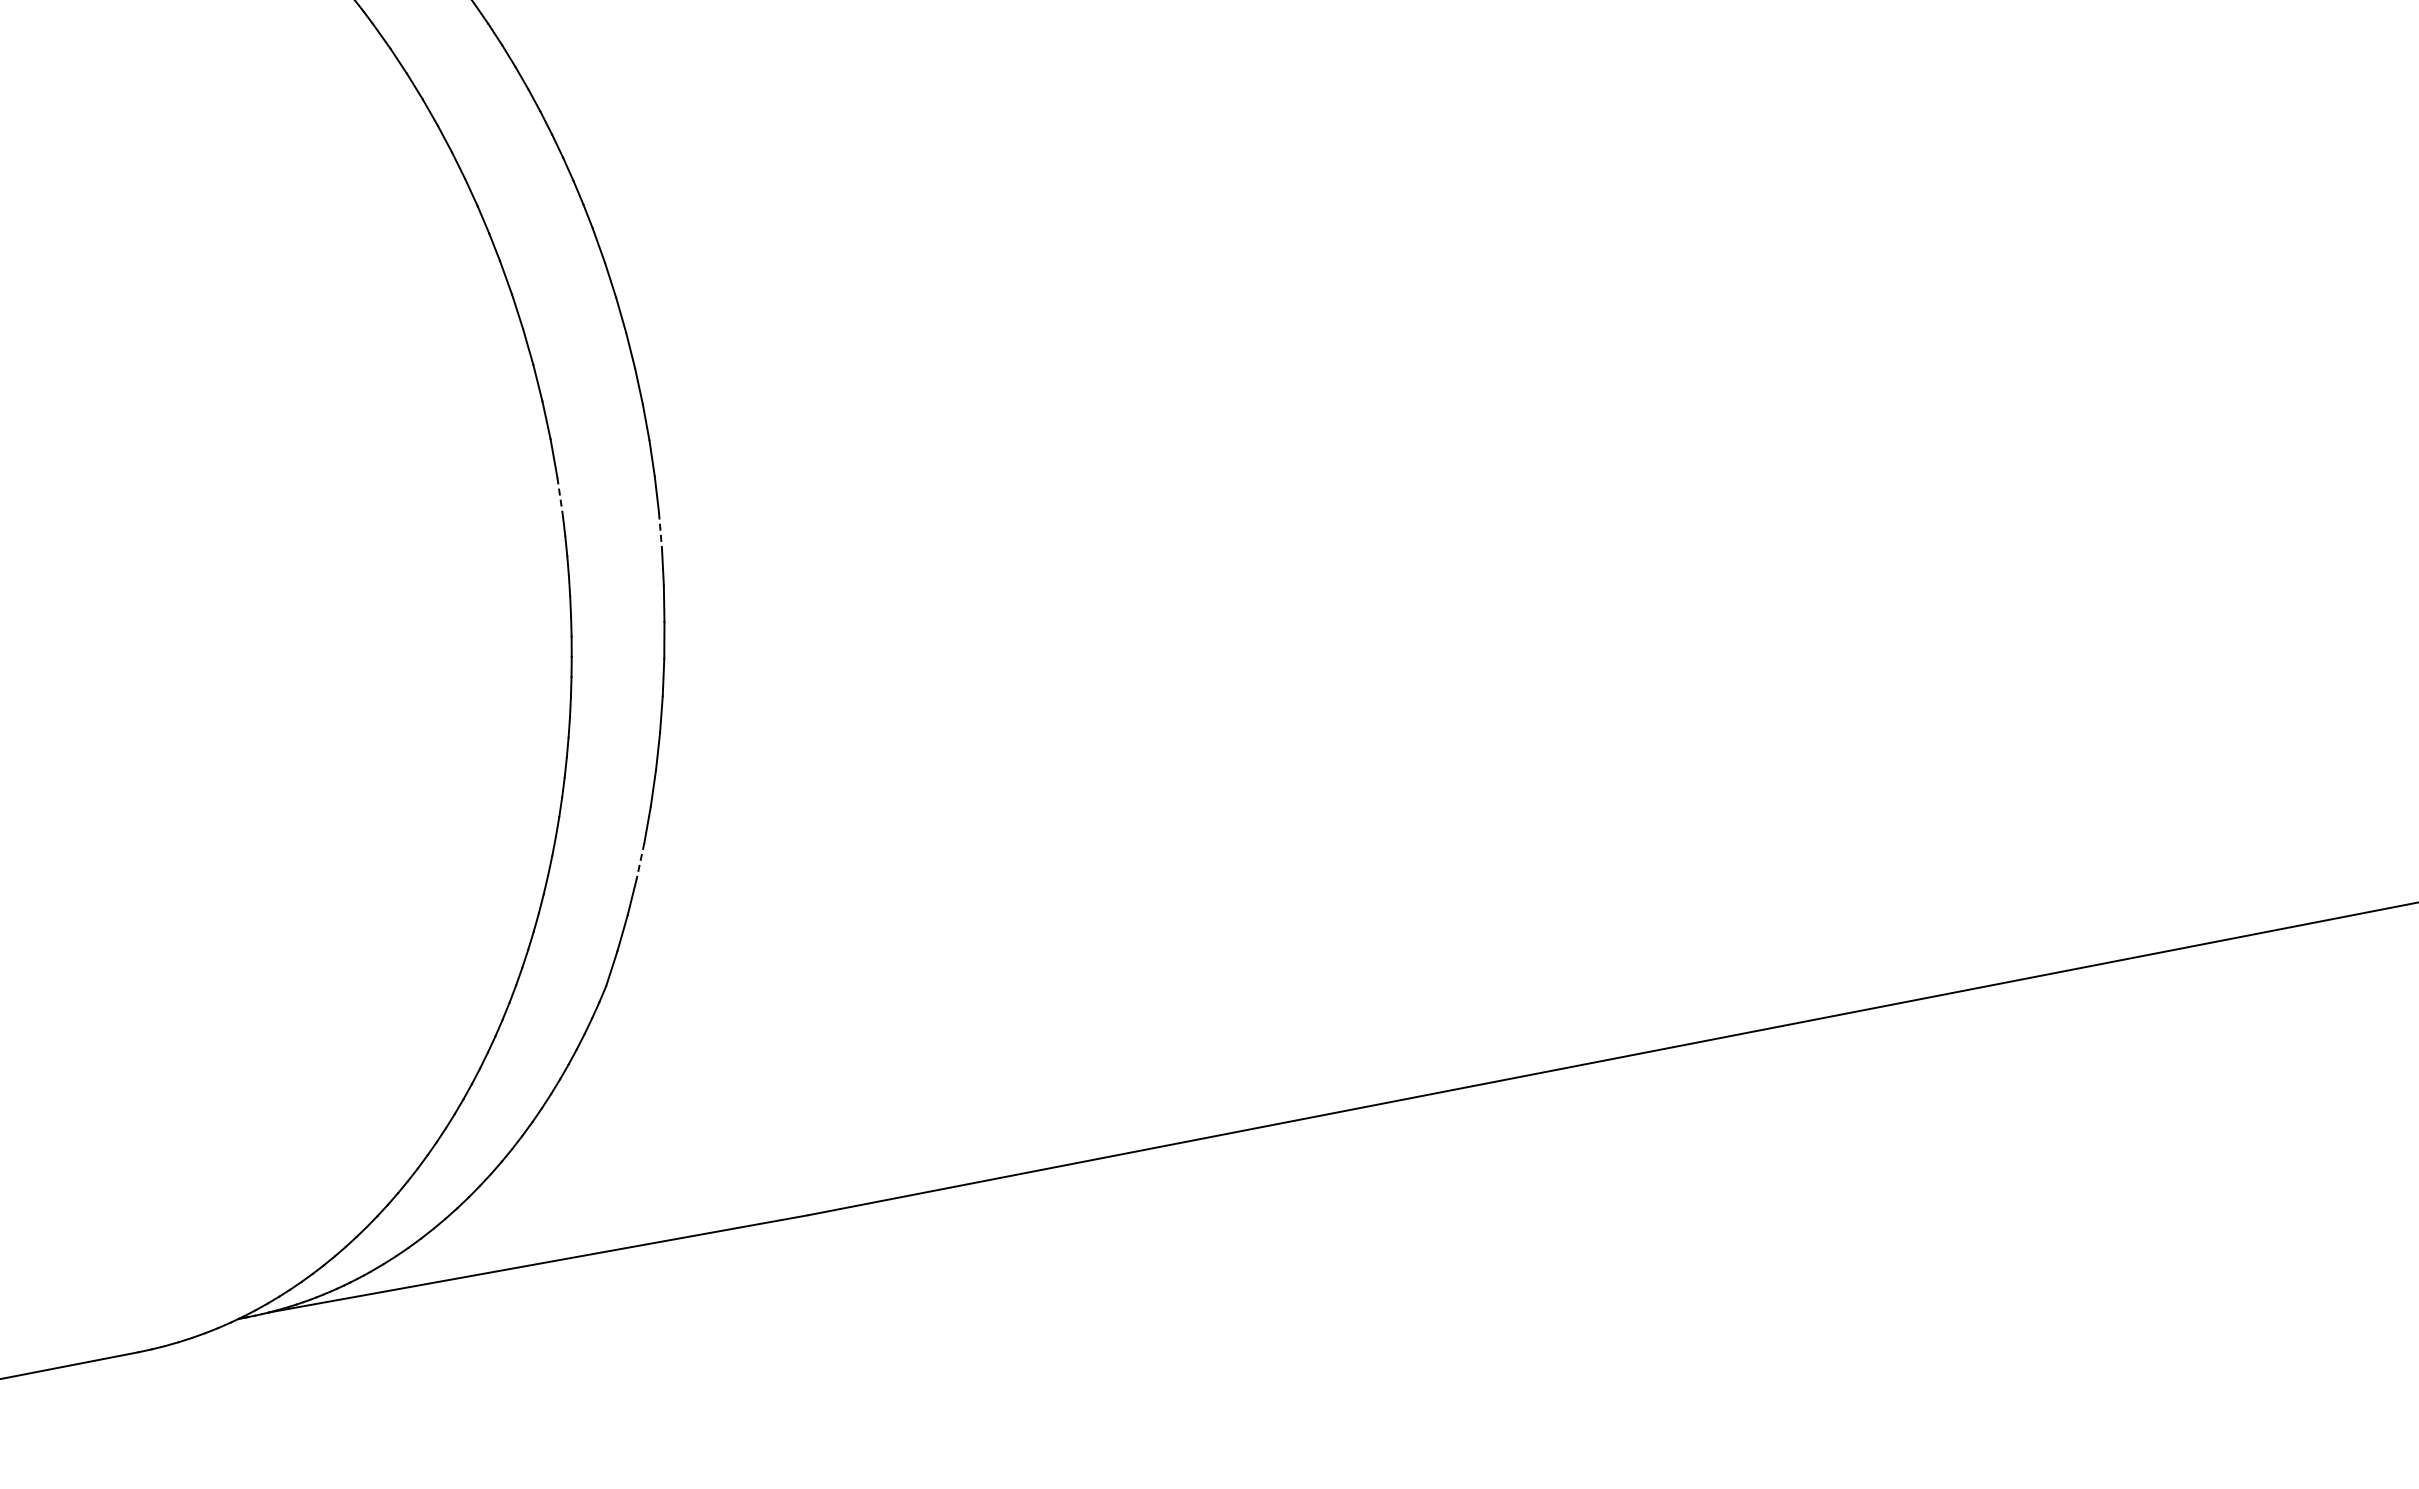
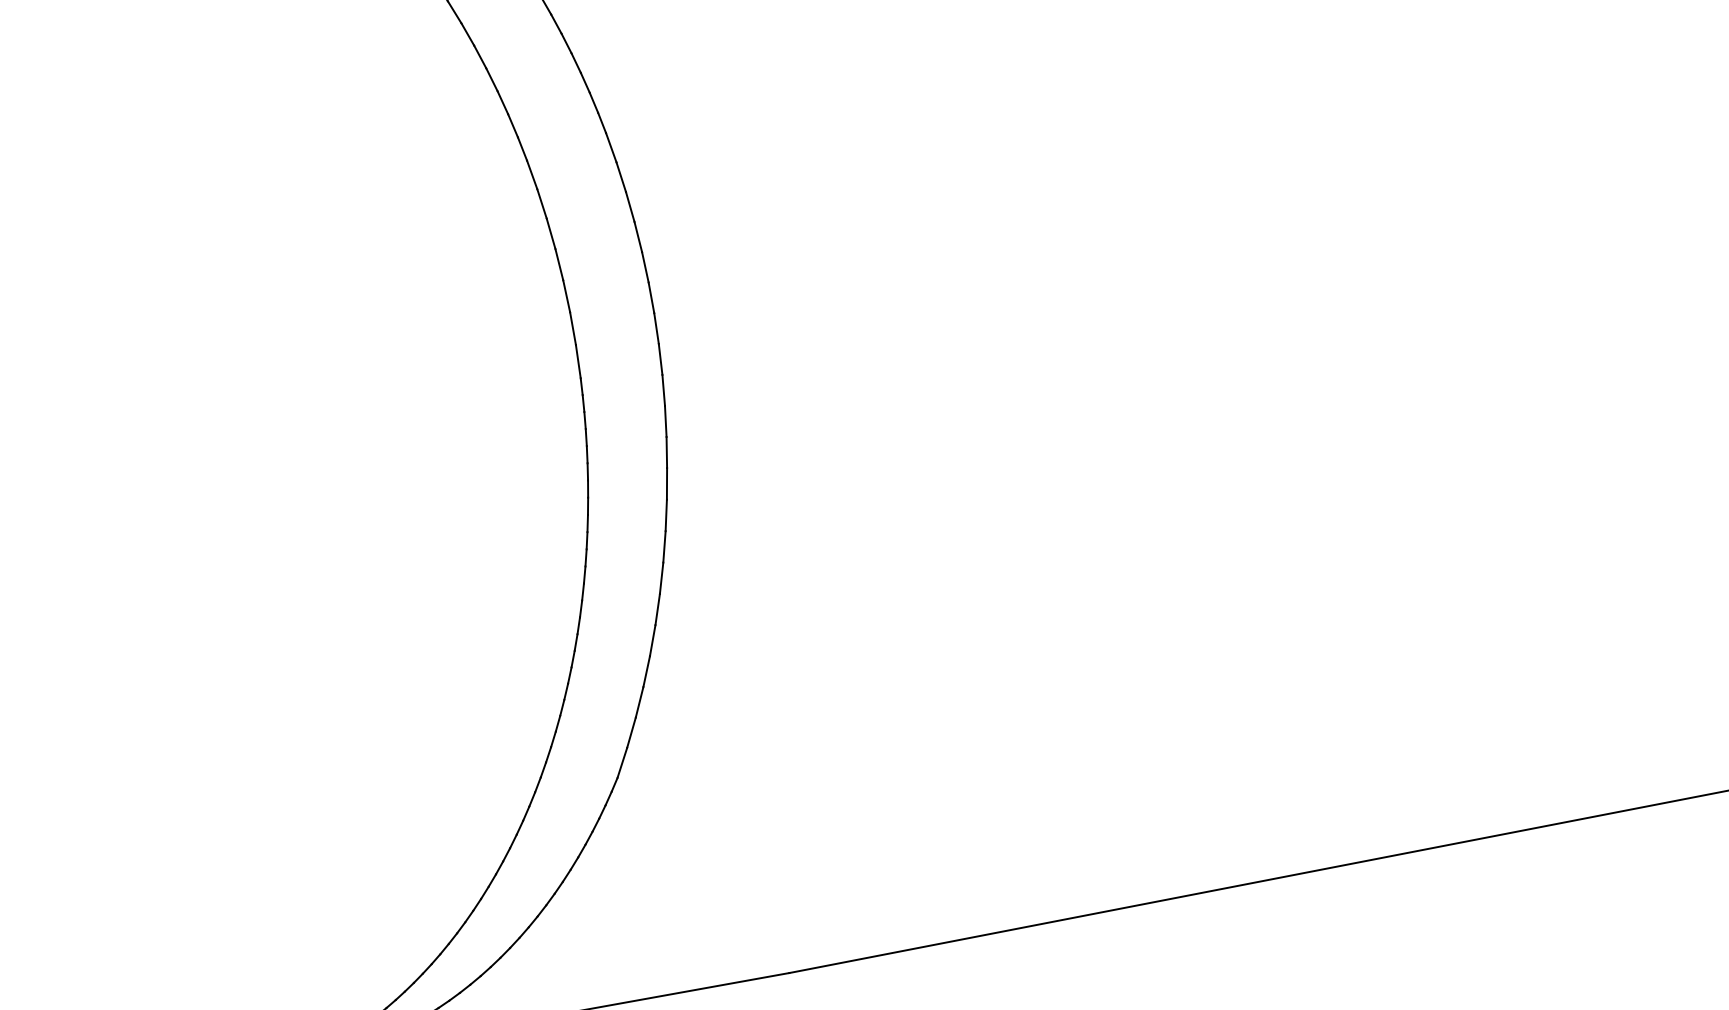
line: (560, 497) -> (578, 362), dashed -> solid
line: (660, 531) -> (663, 391), dashed -> solid
line: (640, 861) -> (646, 671), dashed -> solid

